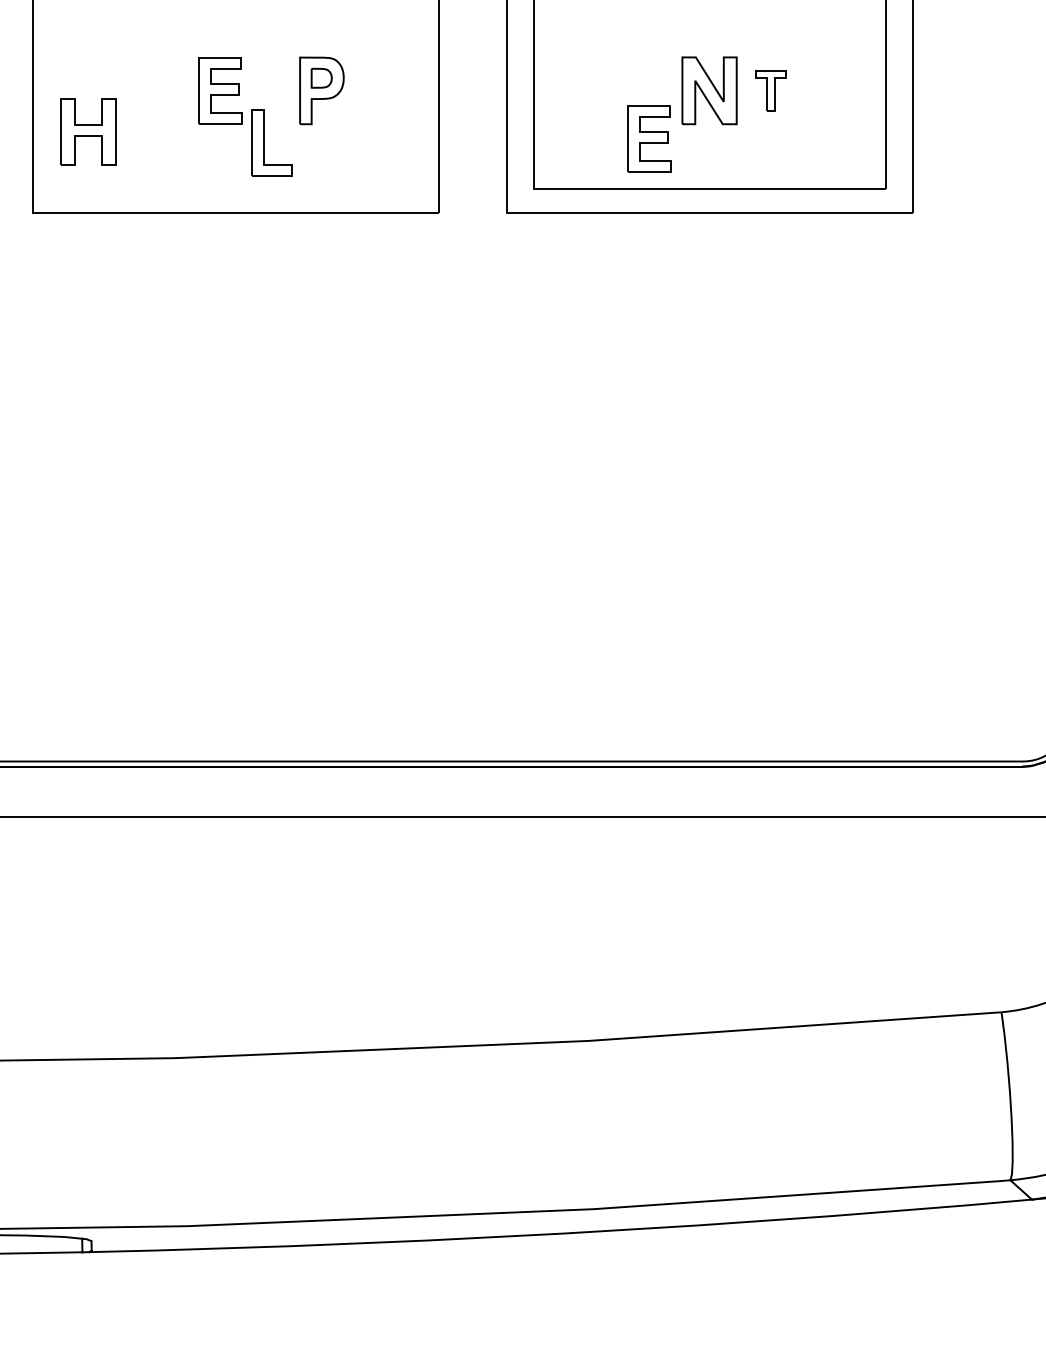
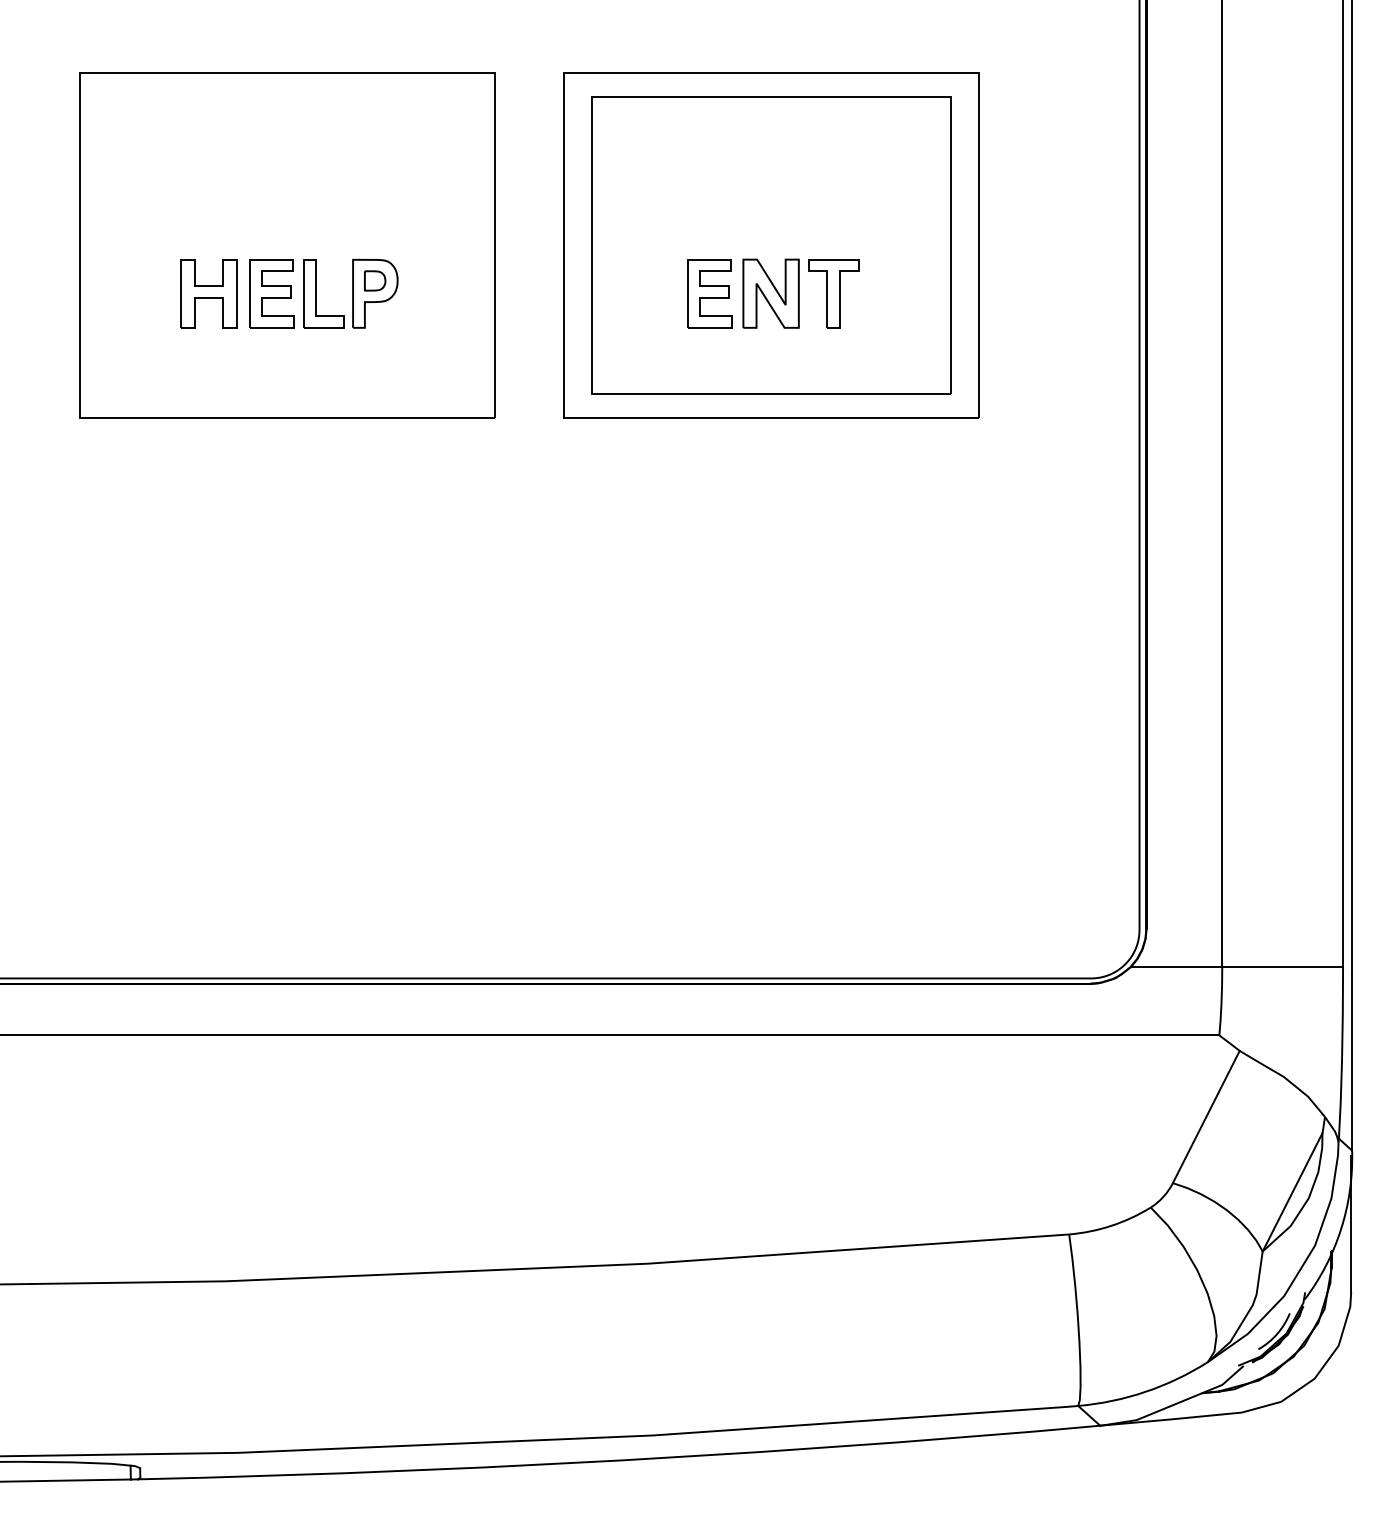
part: (770, 90) -> (833, 293), size x1.67
part: (87, 131) -> (208, 293), moved
part: (649, 138) -> (709, 293), moved
part: (264, 142) -> (316, 293), moved

